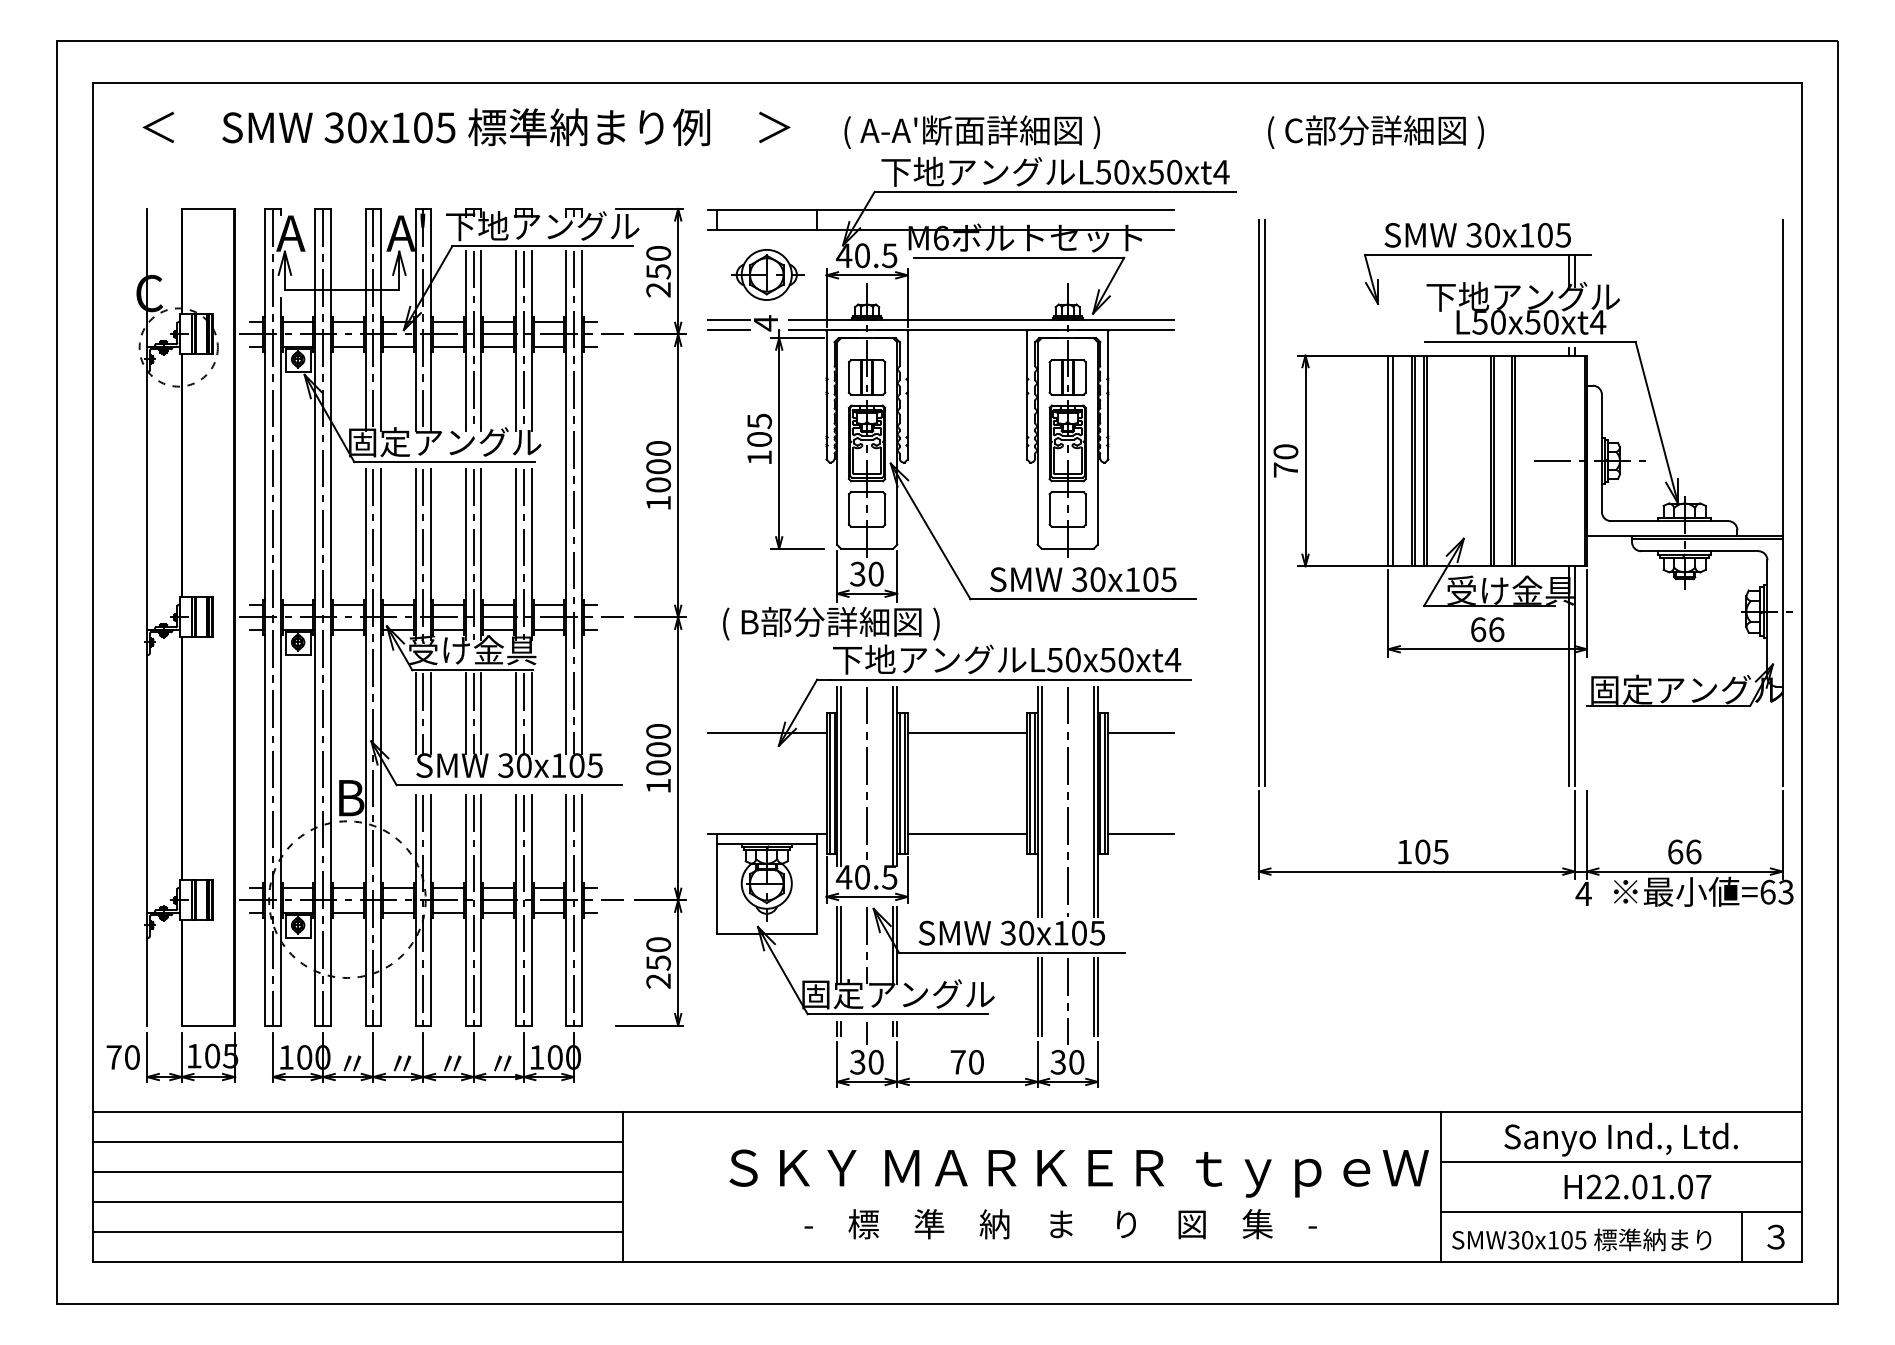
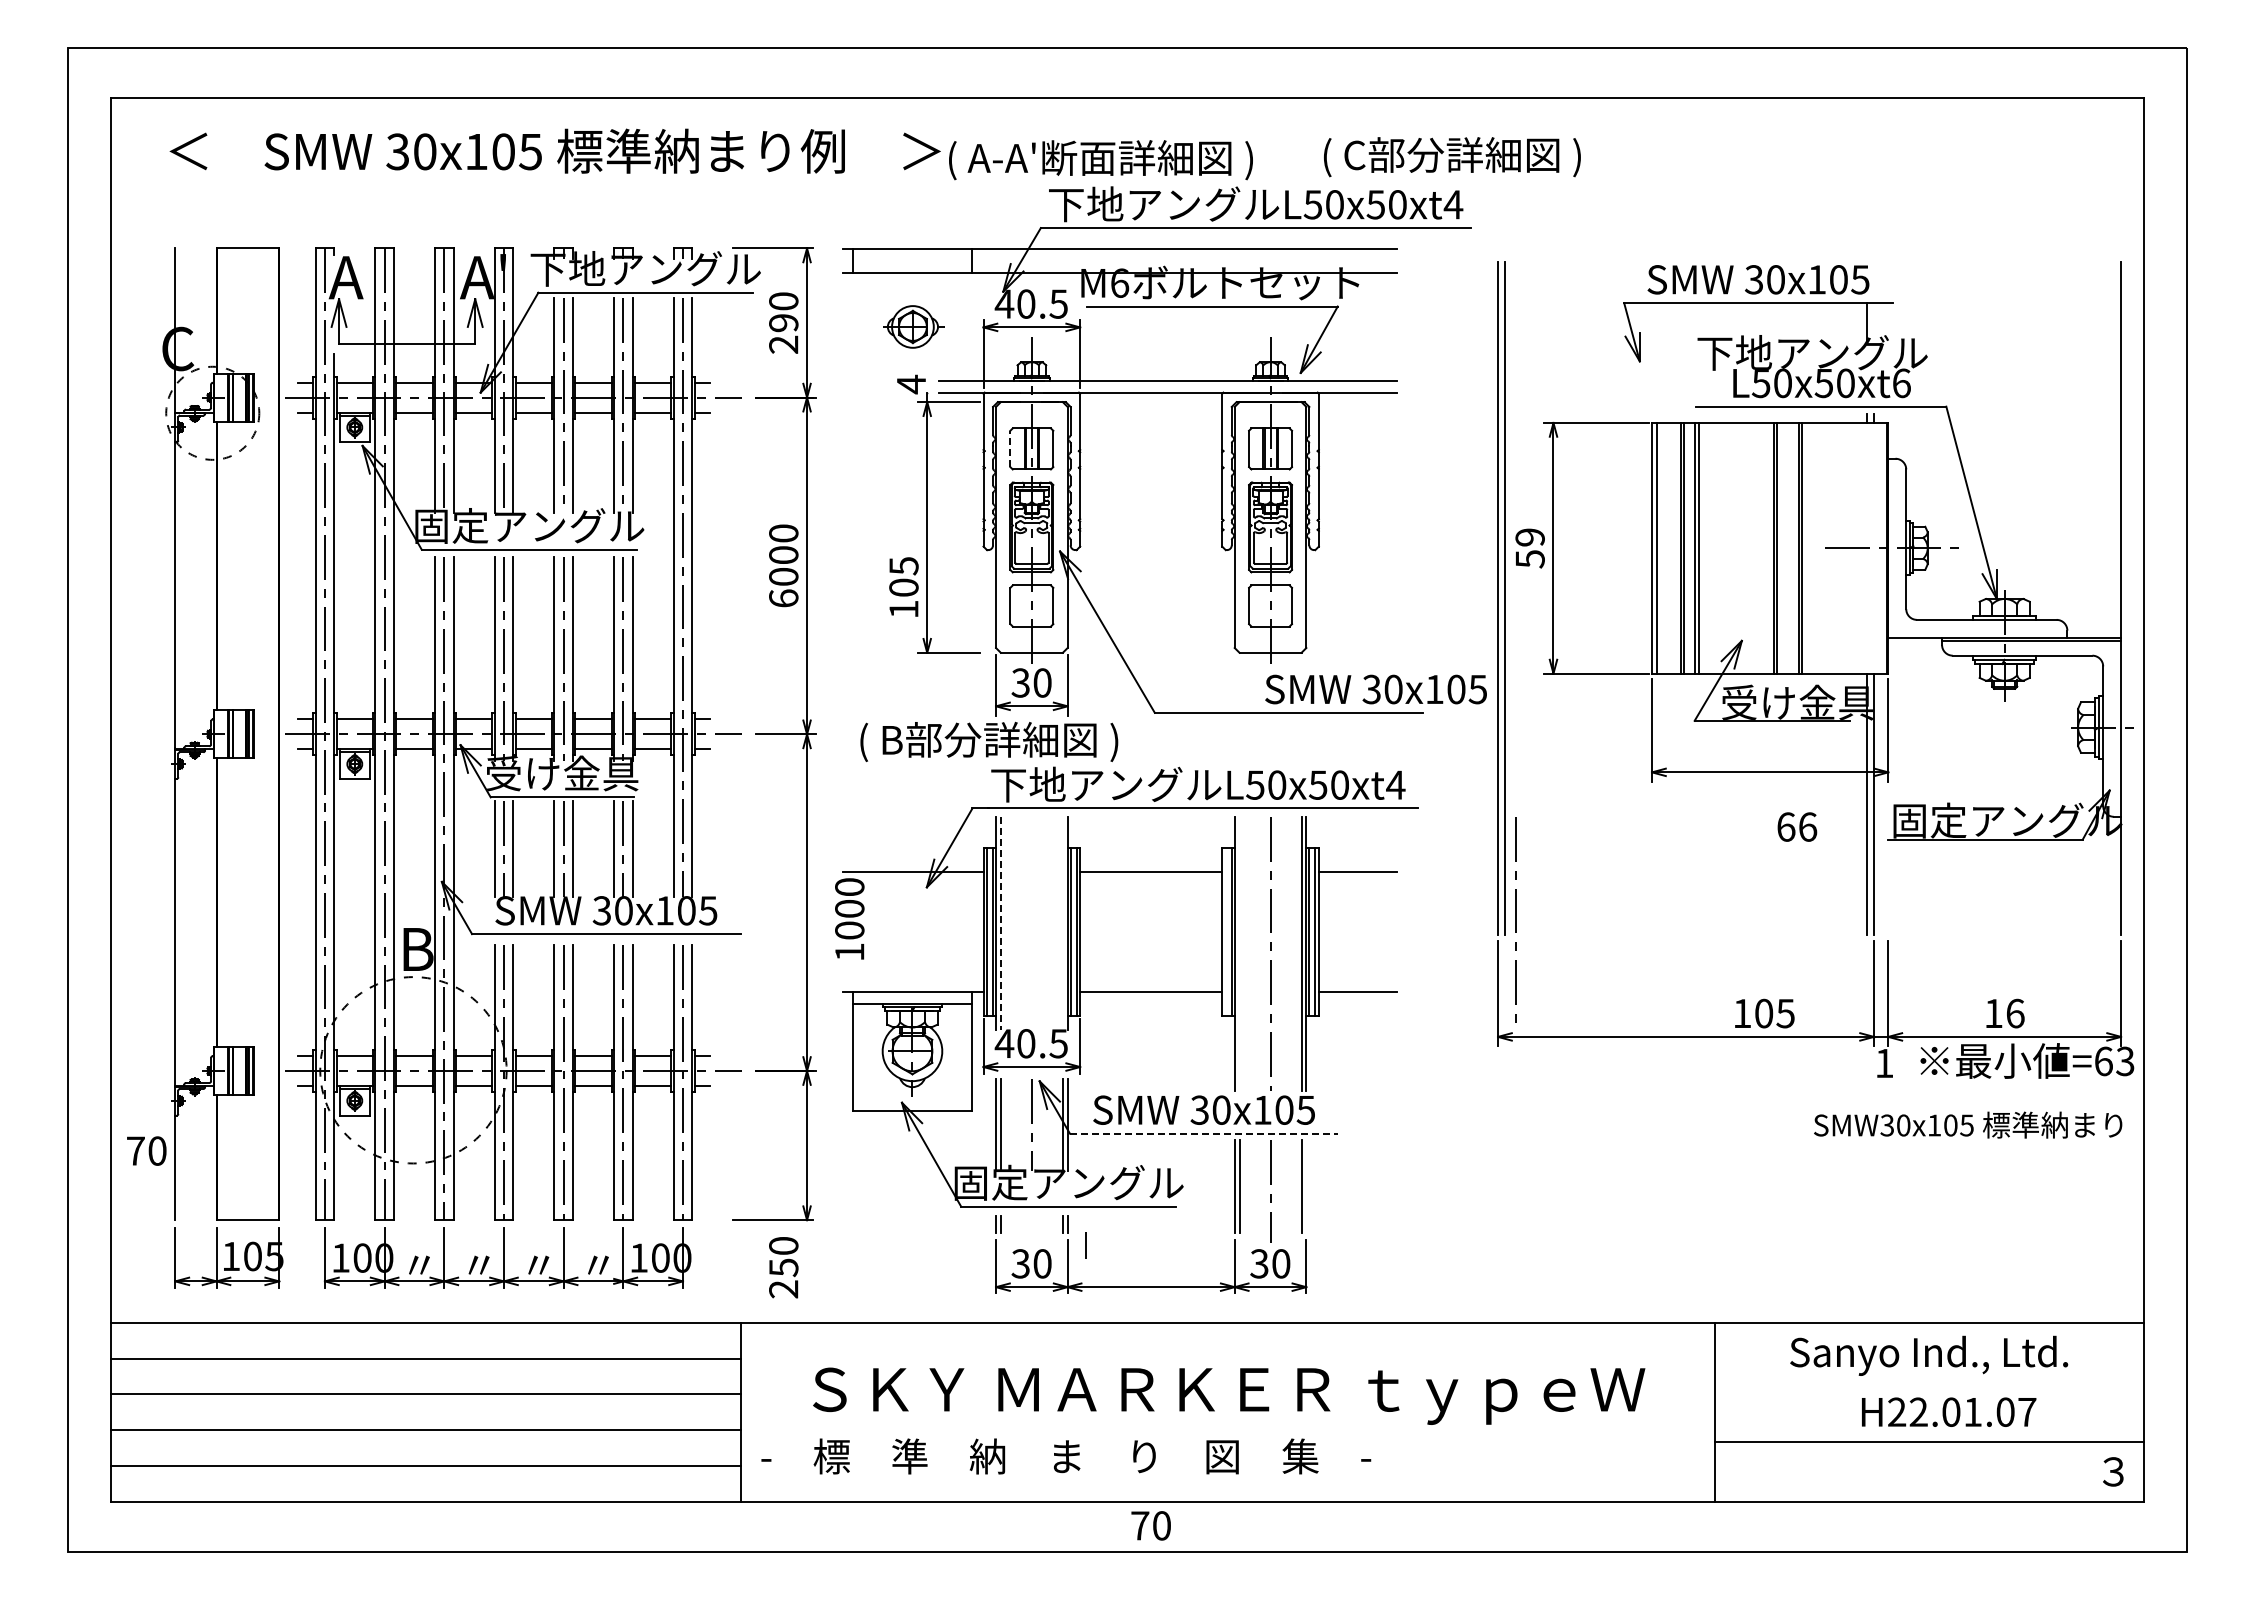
text: (971, 132) -> (1100, 160), moved
text: (1376, 132) -> (1452, 157), moved
line: (1575, 271) -> (1874, 322), removed
text: (658, 272) -> (783, 323), 250 -> 290
part: (767, 274) -> (913, 326), size x0.7
line: (728, 319) -> (867, 380), removed
text: (1597, 322) -> (1901, 383), L50x50xt4 -> L50x50xt6
line: (728, 330) -> (867, 392), removed
line: (849, 377) -> (1010, 448), solid -> dashed
text: (759, 438) -> (903, 586), moved
text: (1285, 461) -> (1529, 548), 70 -> 59
text: (658, 503) -> (783, 598), 1000 -> 6000
text: (1082, 579) -> (1375, 689), moved
text: (1487, 629) -> (1797, 826), moved
text: (658, 757) -> (849, 918), moved
line: (866, 772) -> (1515, 919), moved
line: (840, 776) -> (1000, 923), solid -> dashed
line: (892, 776) -> (1062, 923), removed
line: (1029, 783) -> (1225, 931), removed
line: (1041, 802) -> (1239, 954), removed
text: (1423, 851) -> (1764, 1013), moved
text: (1675, 851) -> (1993, 1013), 66 -> 16
text: (1583, 893) -> (1884, 1063), 4 -> 1
line: (1012, 952) -> (1204, 1133), solid -> dashed
text: (658, 962) -> (783, 1267), moved
line: (1097, 997) -> (1306, 1186), removed
line: (866, 1033) -> (1085, 1245), moved
text: (123, 1056) -> (146, 1150), moved
text: (966, 1062) -> (1150, 1525), moved
line: (1621, 1162) -> (1929, 1382), removed
text: (1079, 1172) -> (1229, 1395), moved
text: (1060, 1224) -> (1066, 1456), moved
line: (1741, 1236) -> (2072, 1471), removed
text: (1582, 1239) -> (1968, 1124), moved

